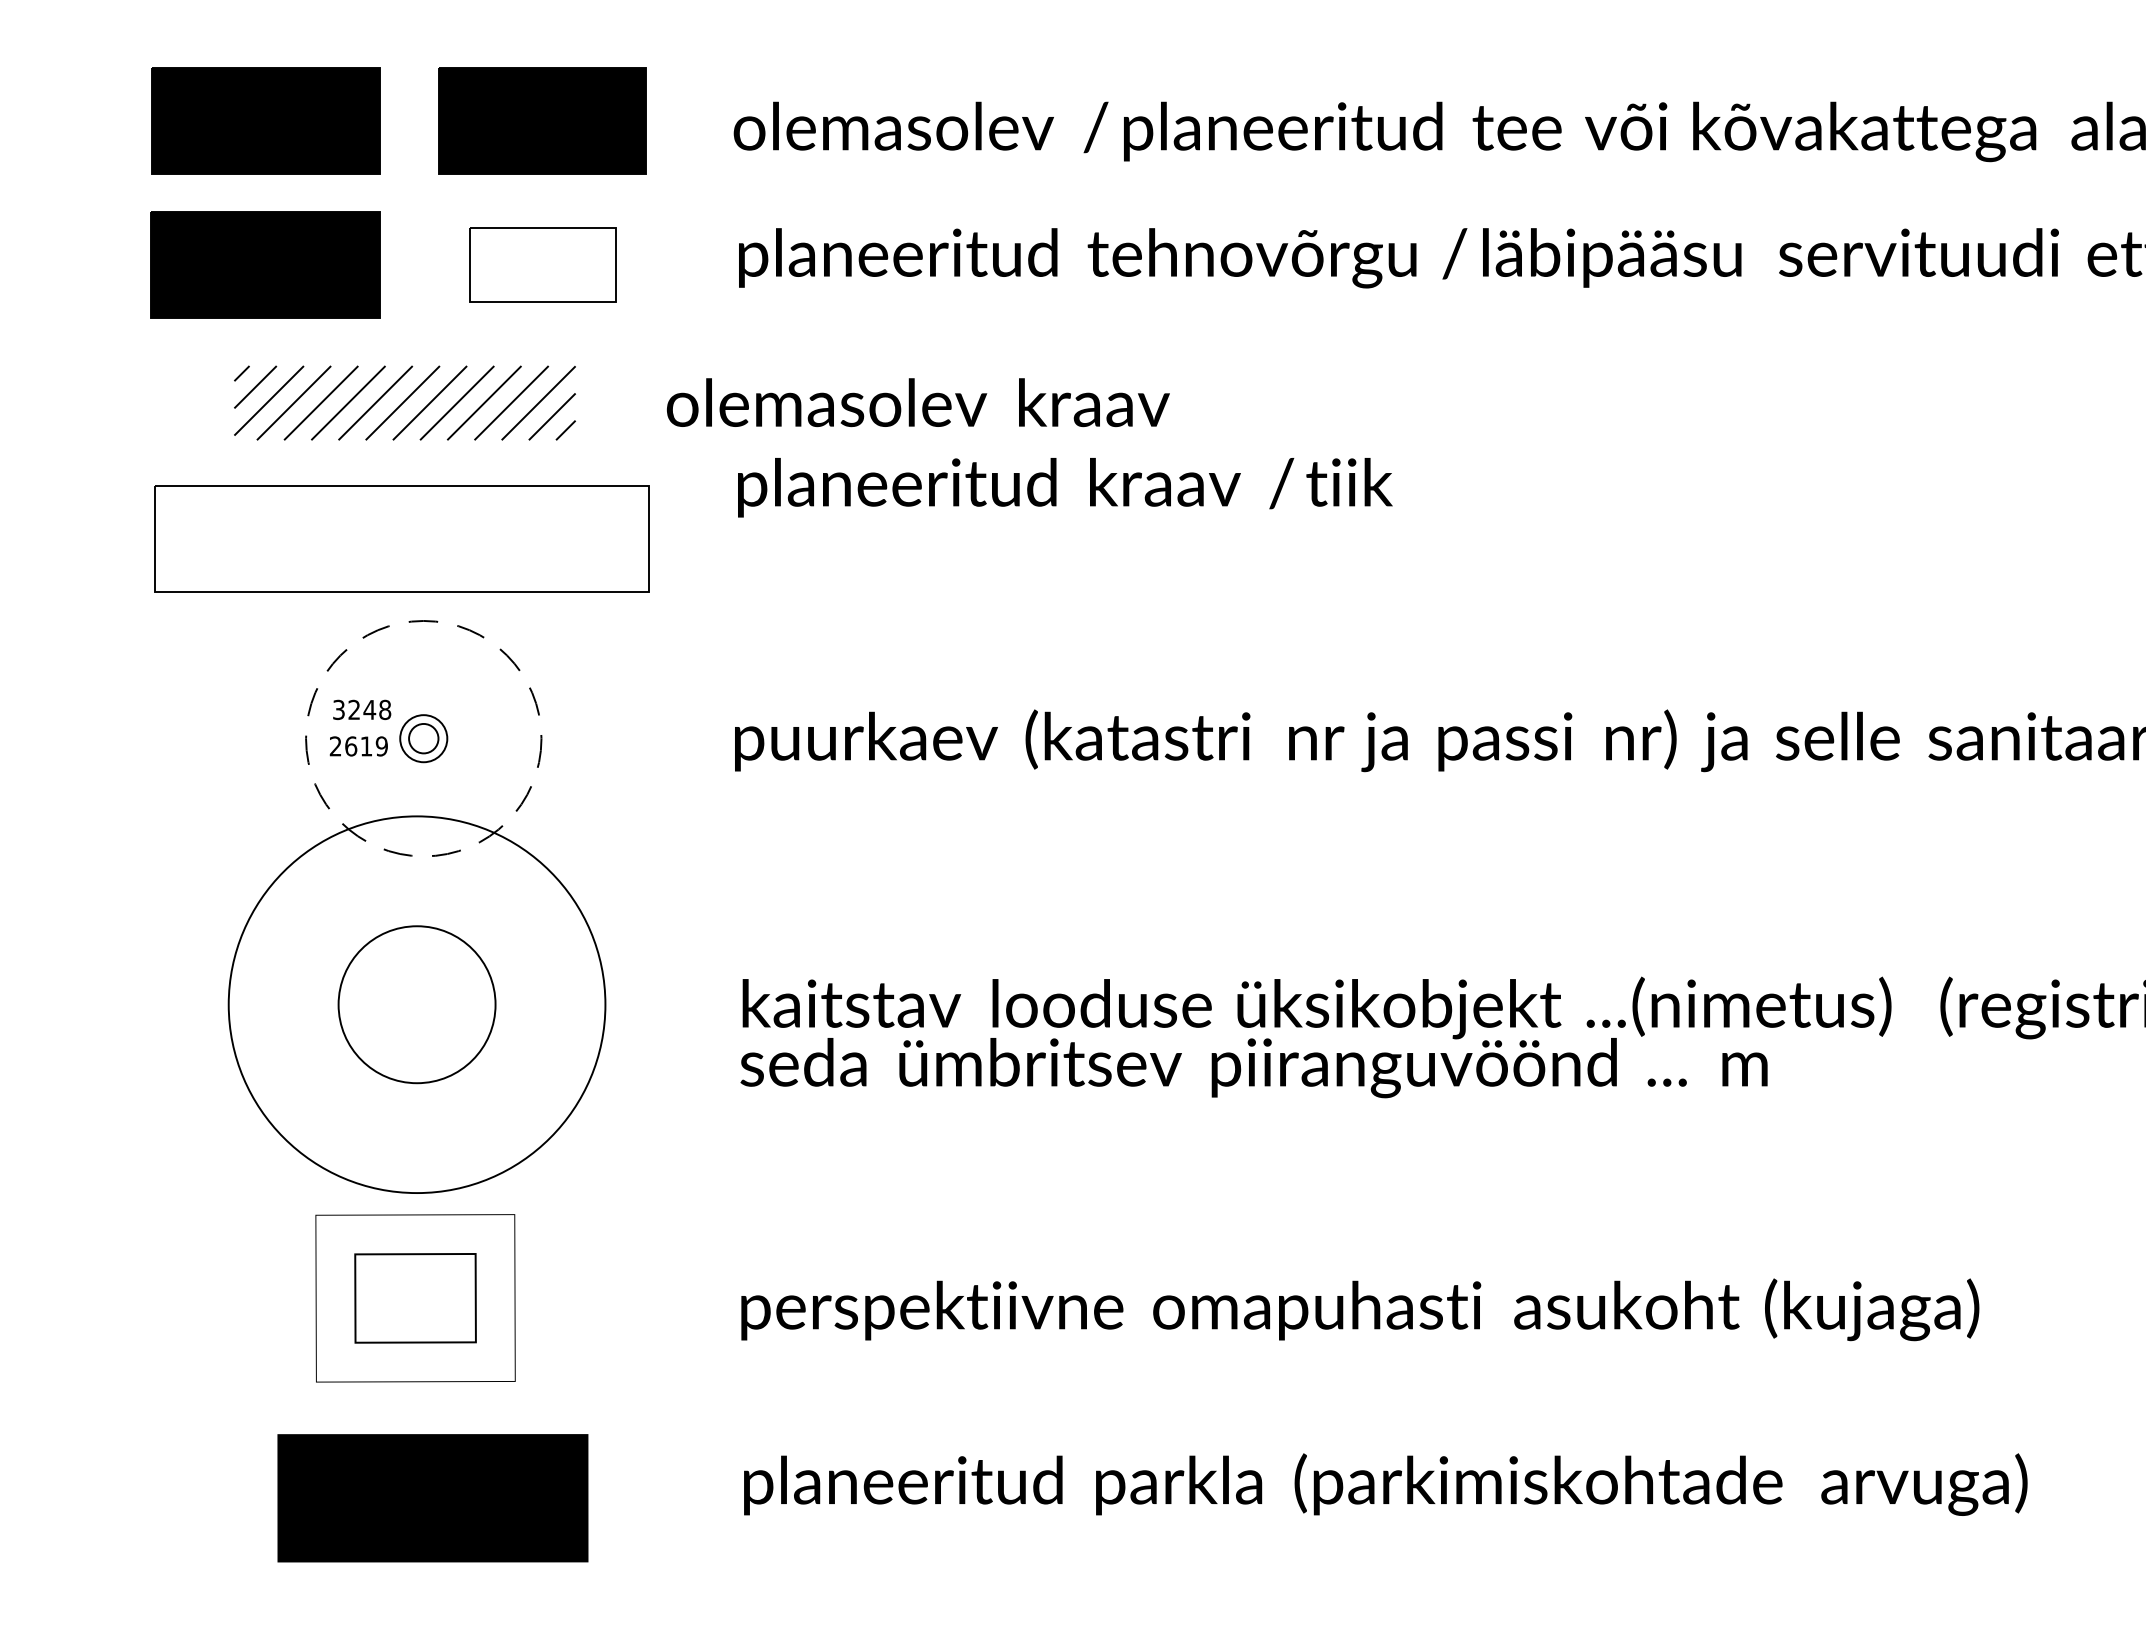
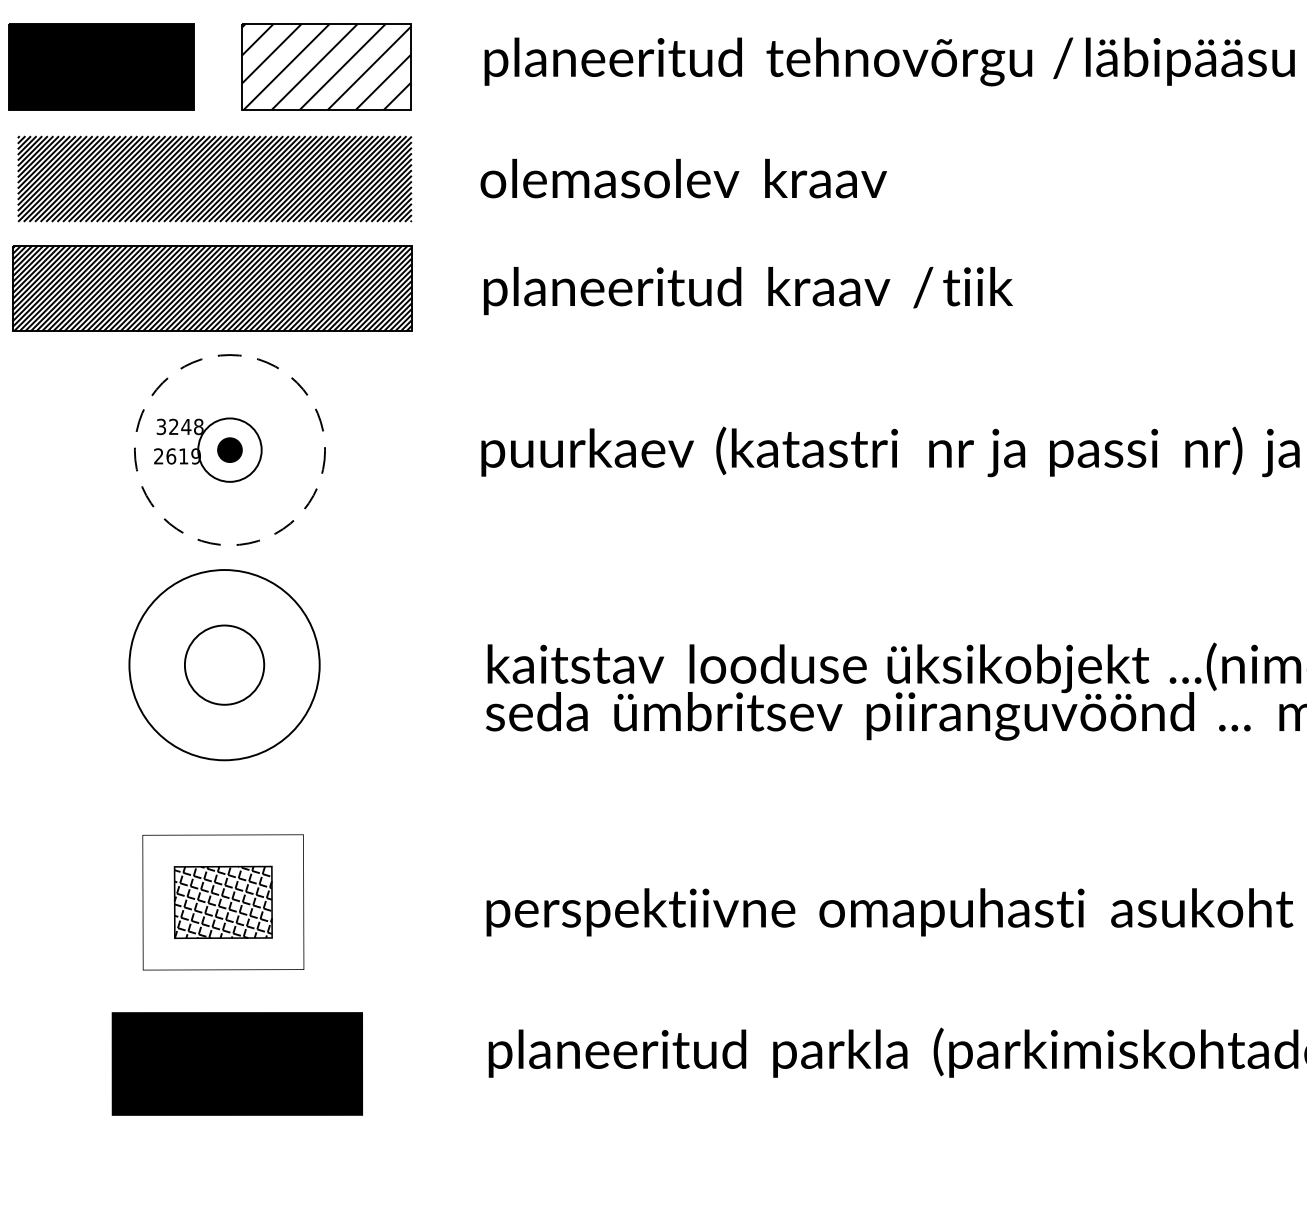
part: (542, 264) -> (325, 66), size x1.43
part: (404, 402) -> (214, 178), size x1.43
text: (918, 402) -> (683, 178), moved
text: (1065, 487) -> (748, 290), moved
hatch: (401, 538) -> (211, 288), added
circle: (423, 738) -> (229, 450), size x1.67
fill: (423, 738) -> (229, 450), added
circle: (416, 1004) -> (224, 664), size x0.62
circle: (417, 1004) -> (224, 664), size x0.62
hatch: (415, 1298) -> (223, 902), added

